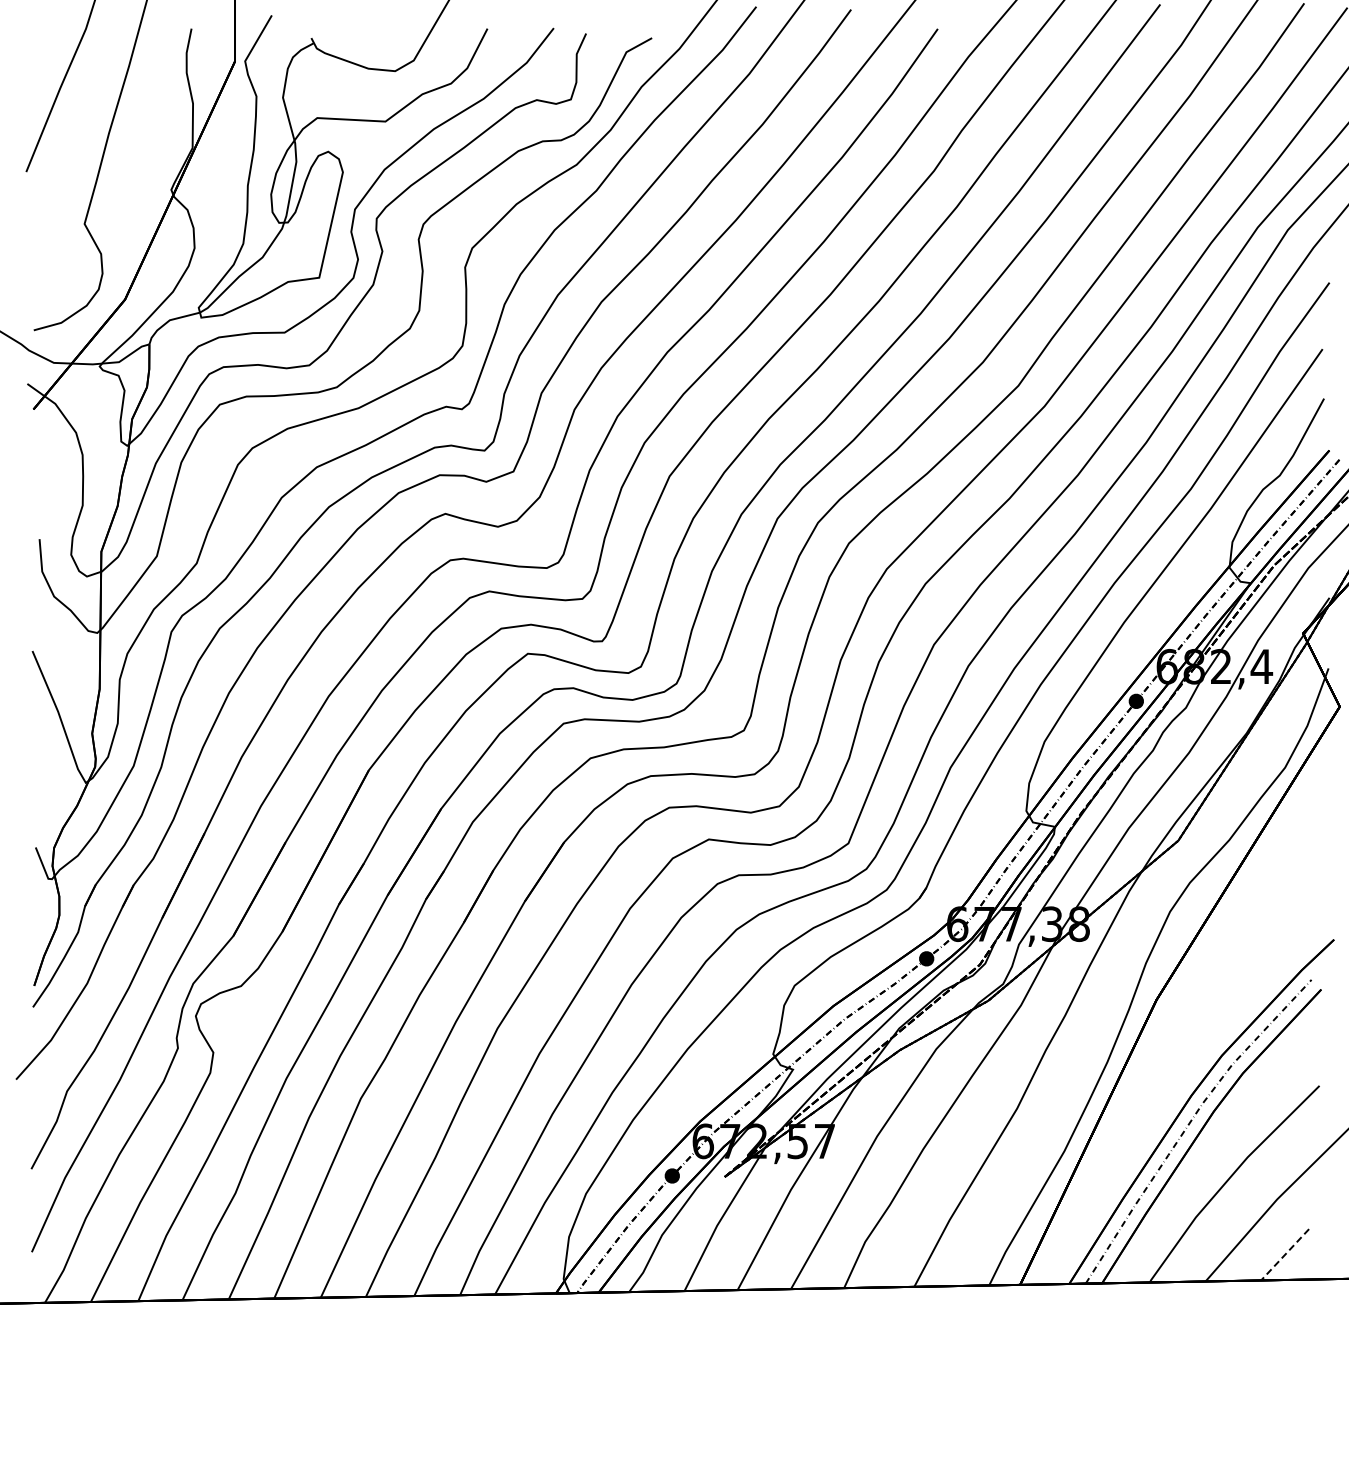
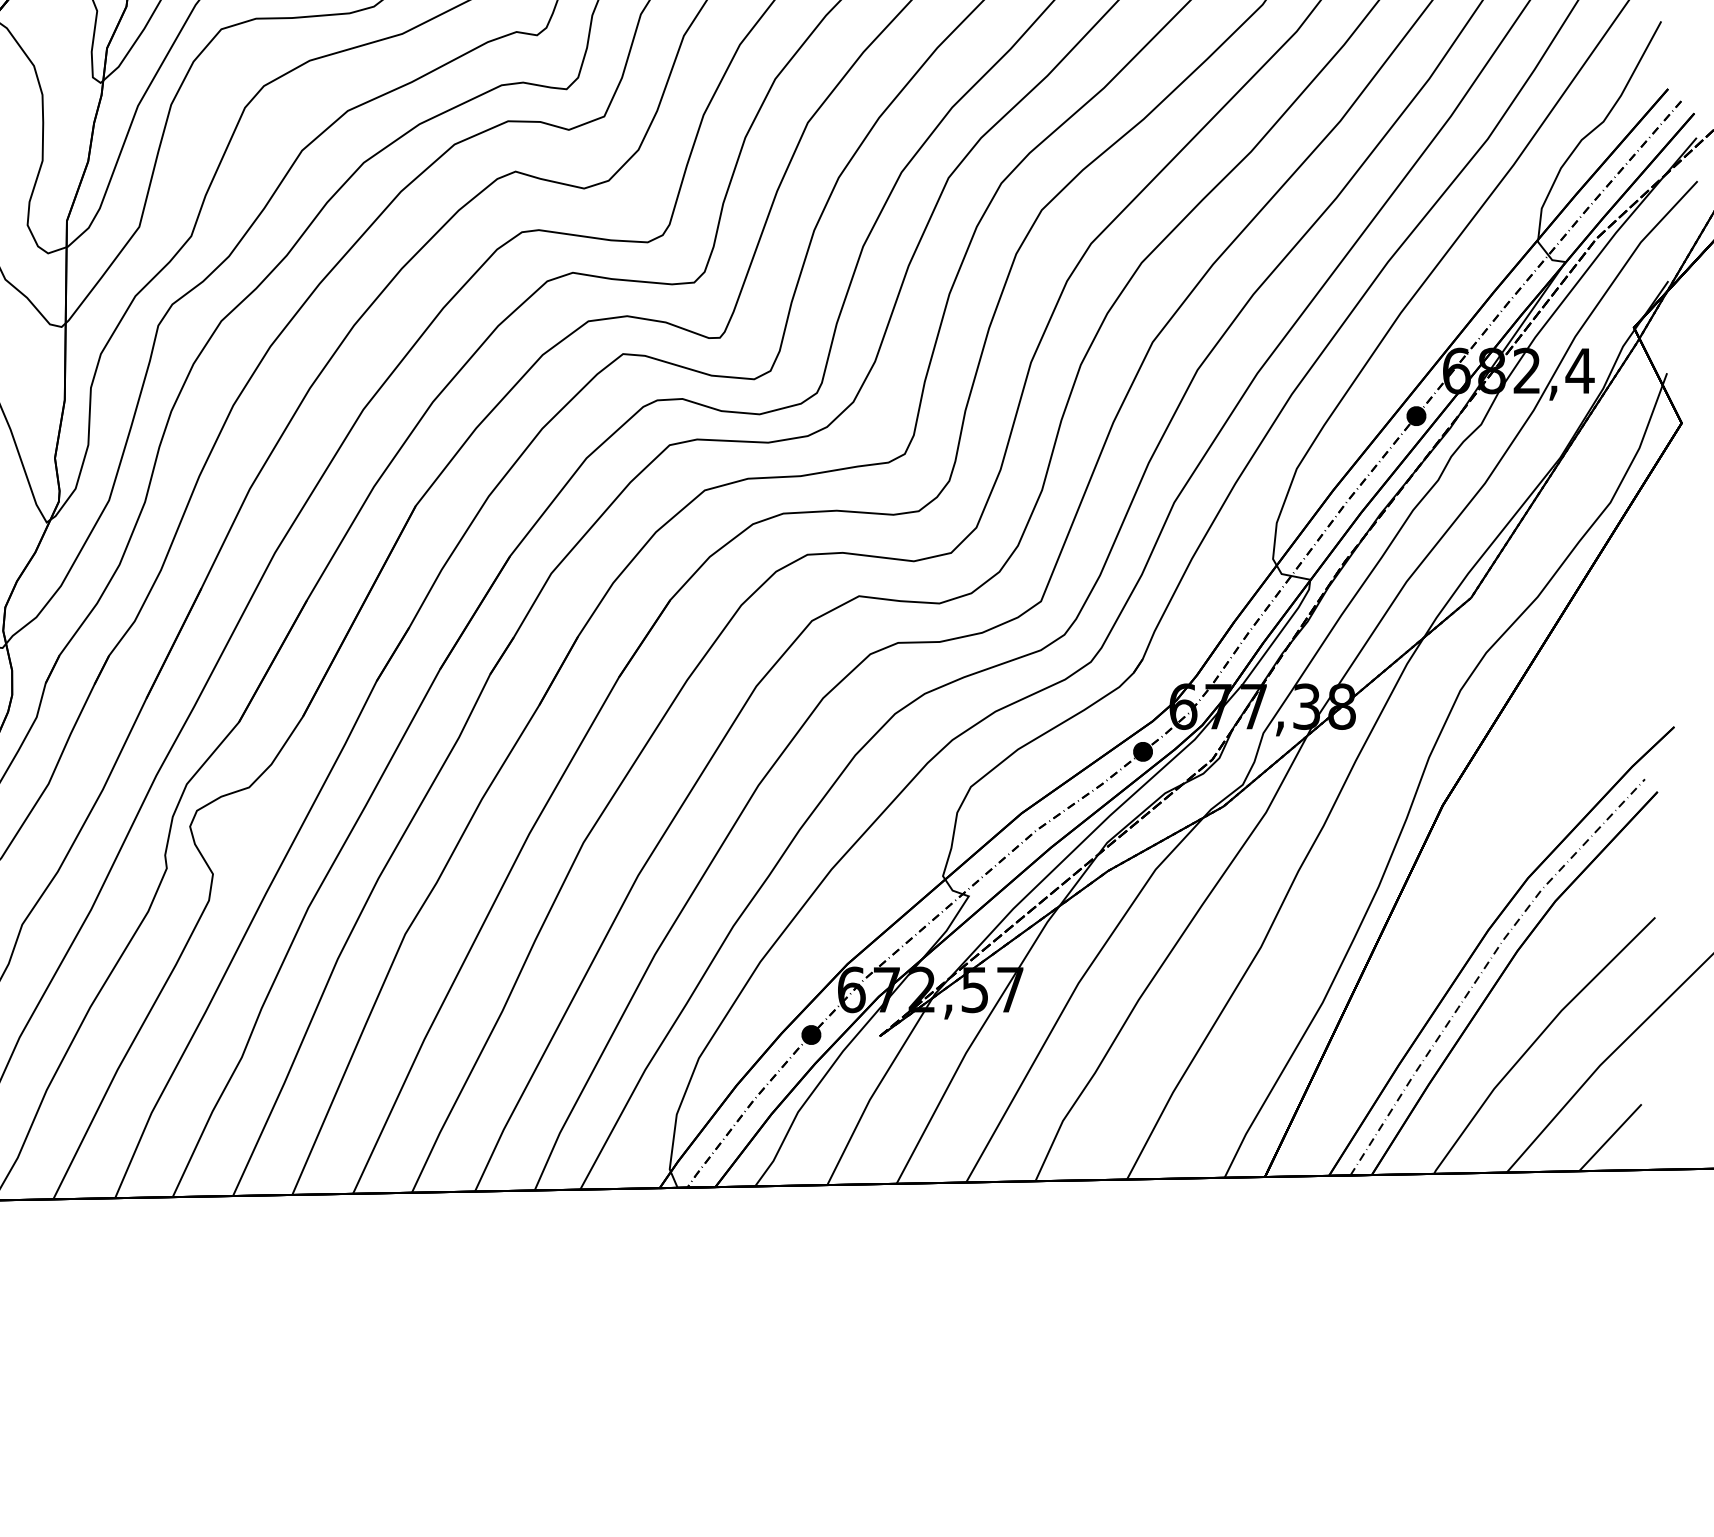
line: (1284, 1255) -> (1609, 1138), dashed -> solid

